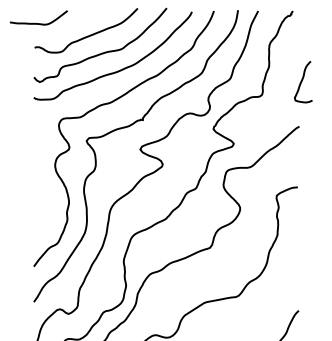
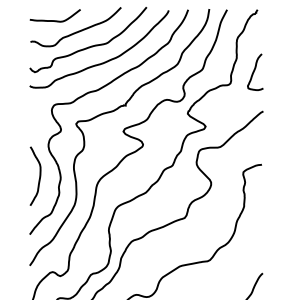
curve: (38, 23) -> (54, 20), moved
curve: (302, 81) -> (254, 71), moved
curve: (44, 200) -> (39, 176), added

